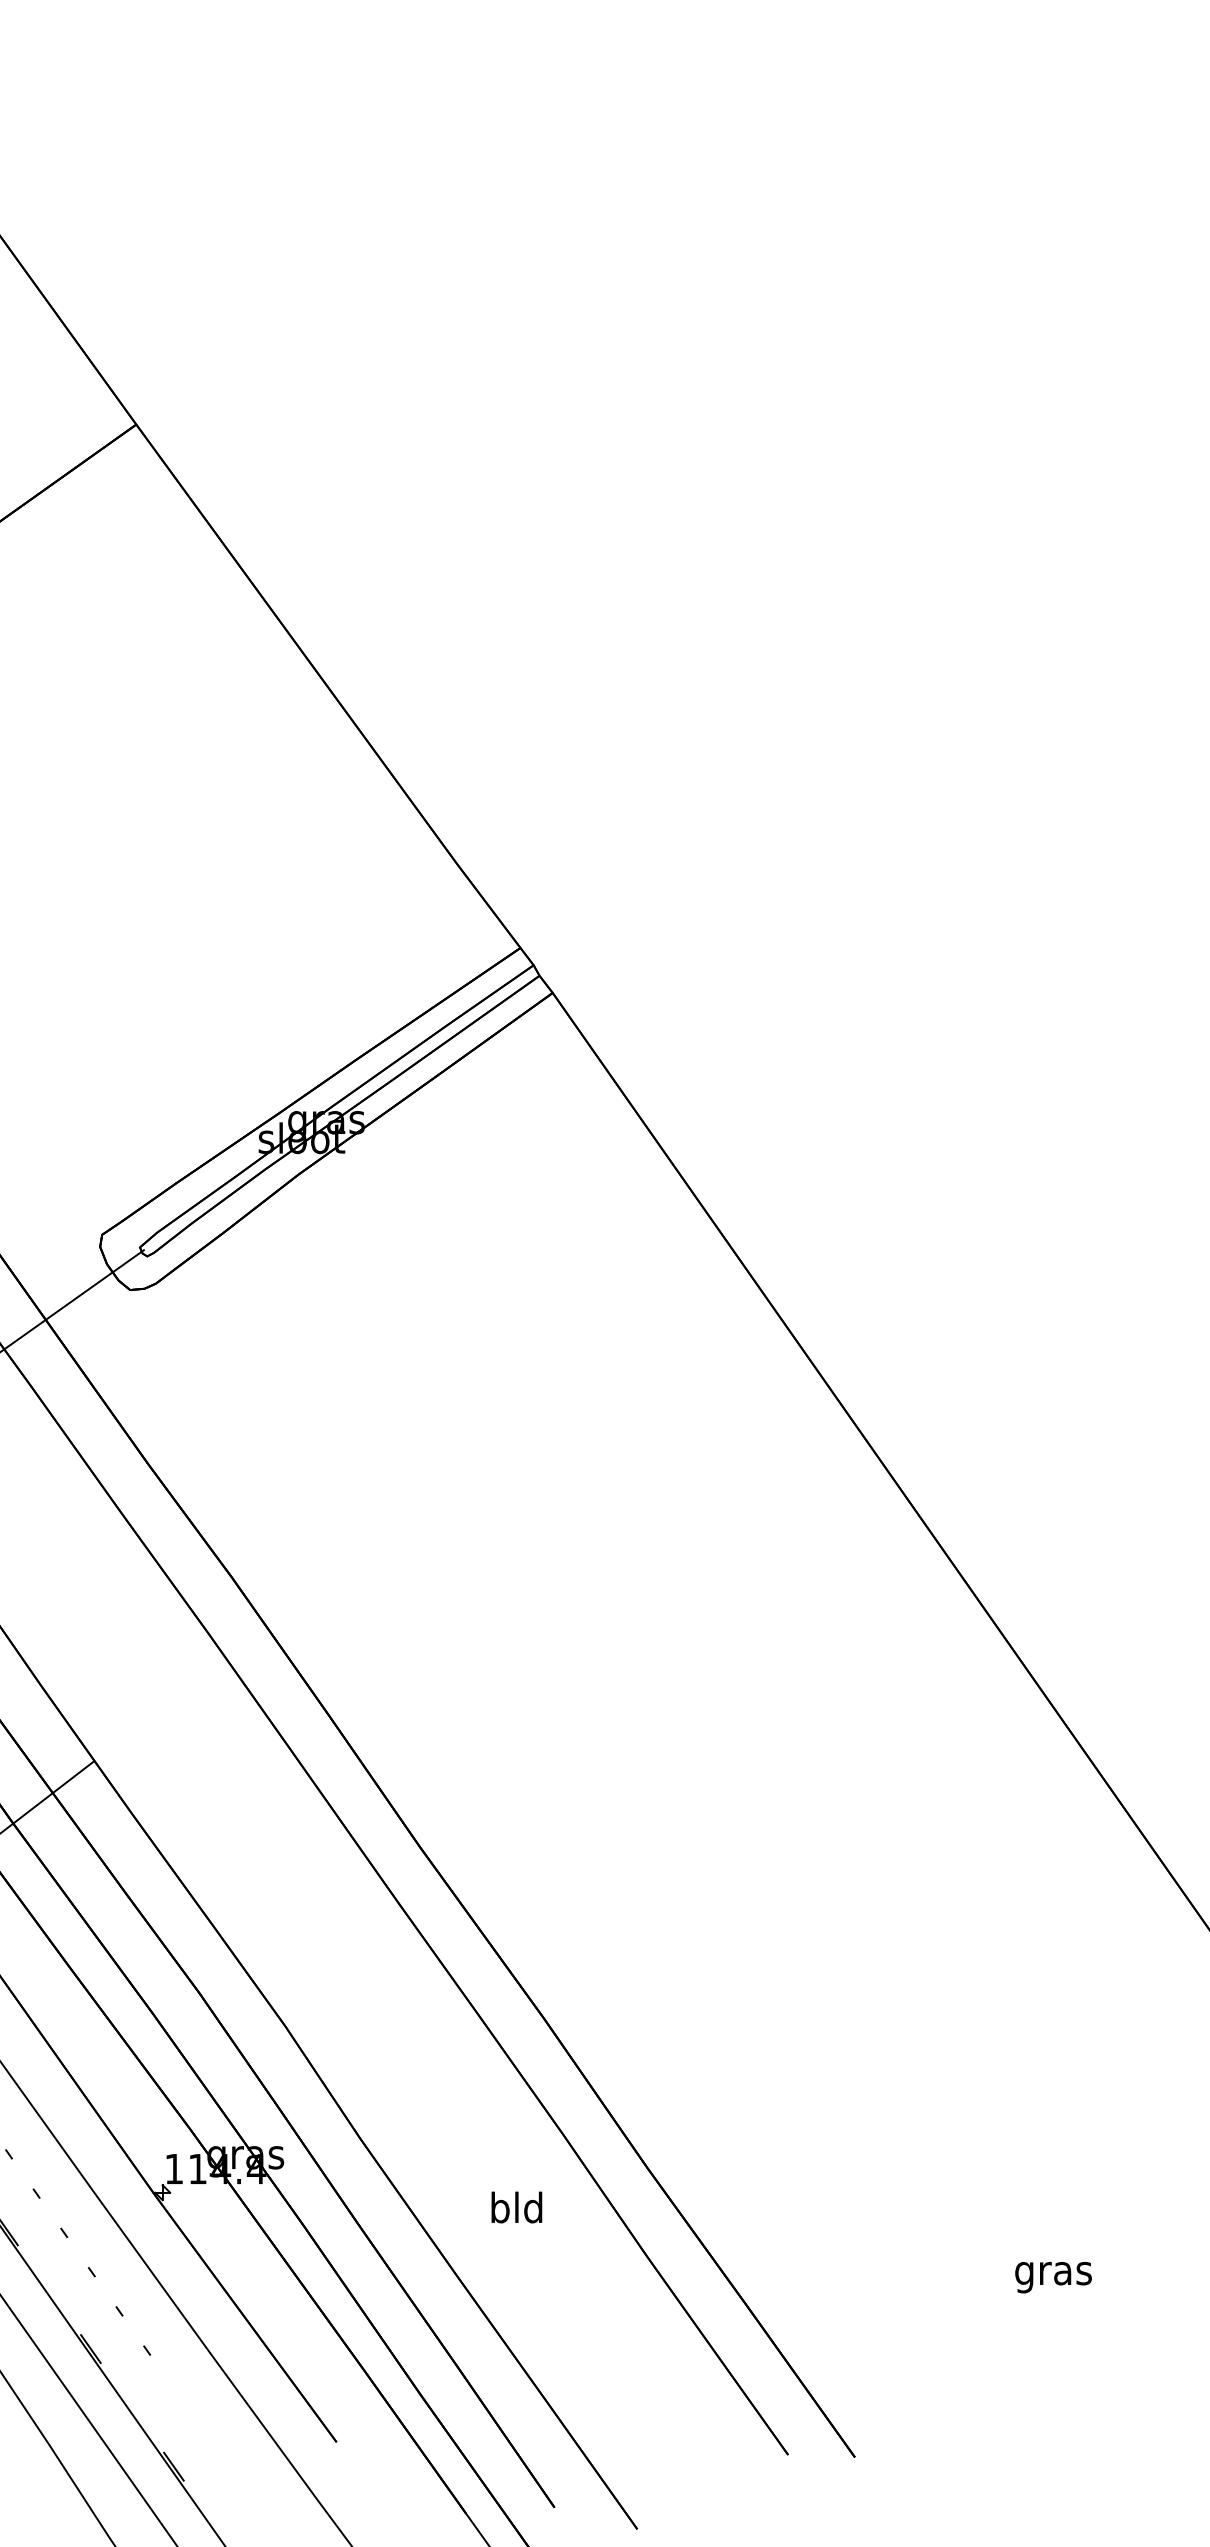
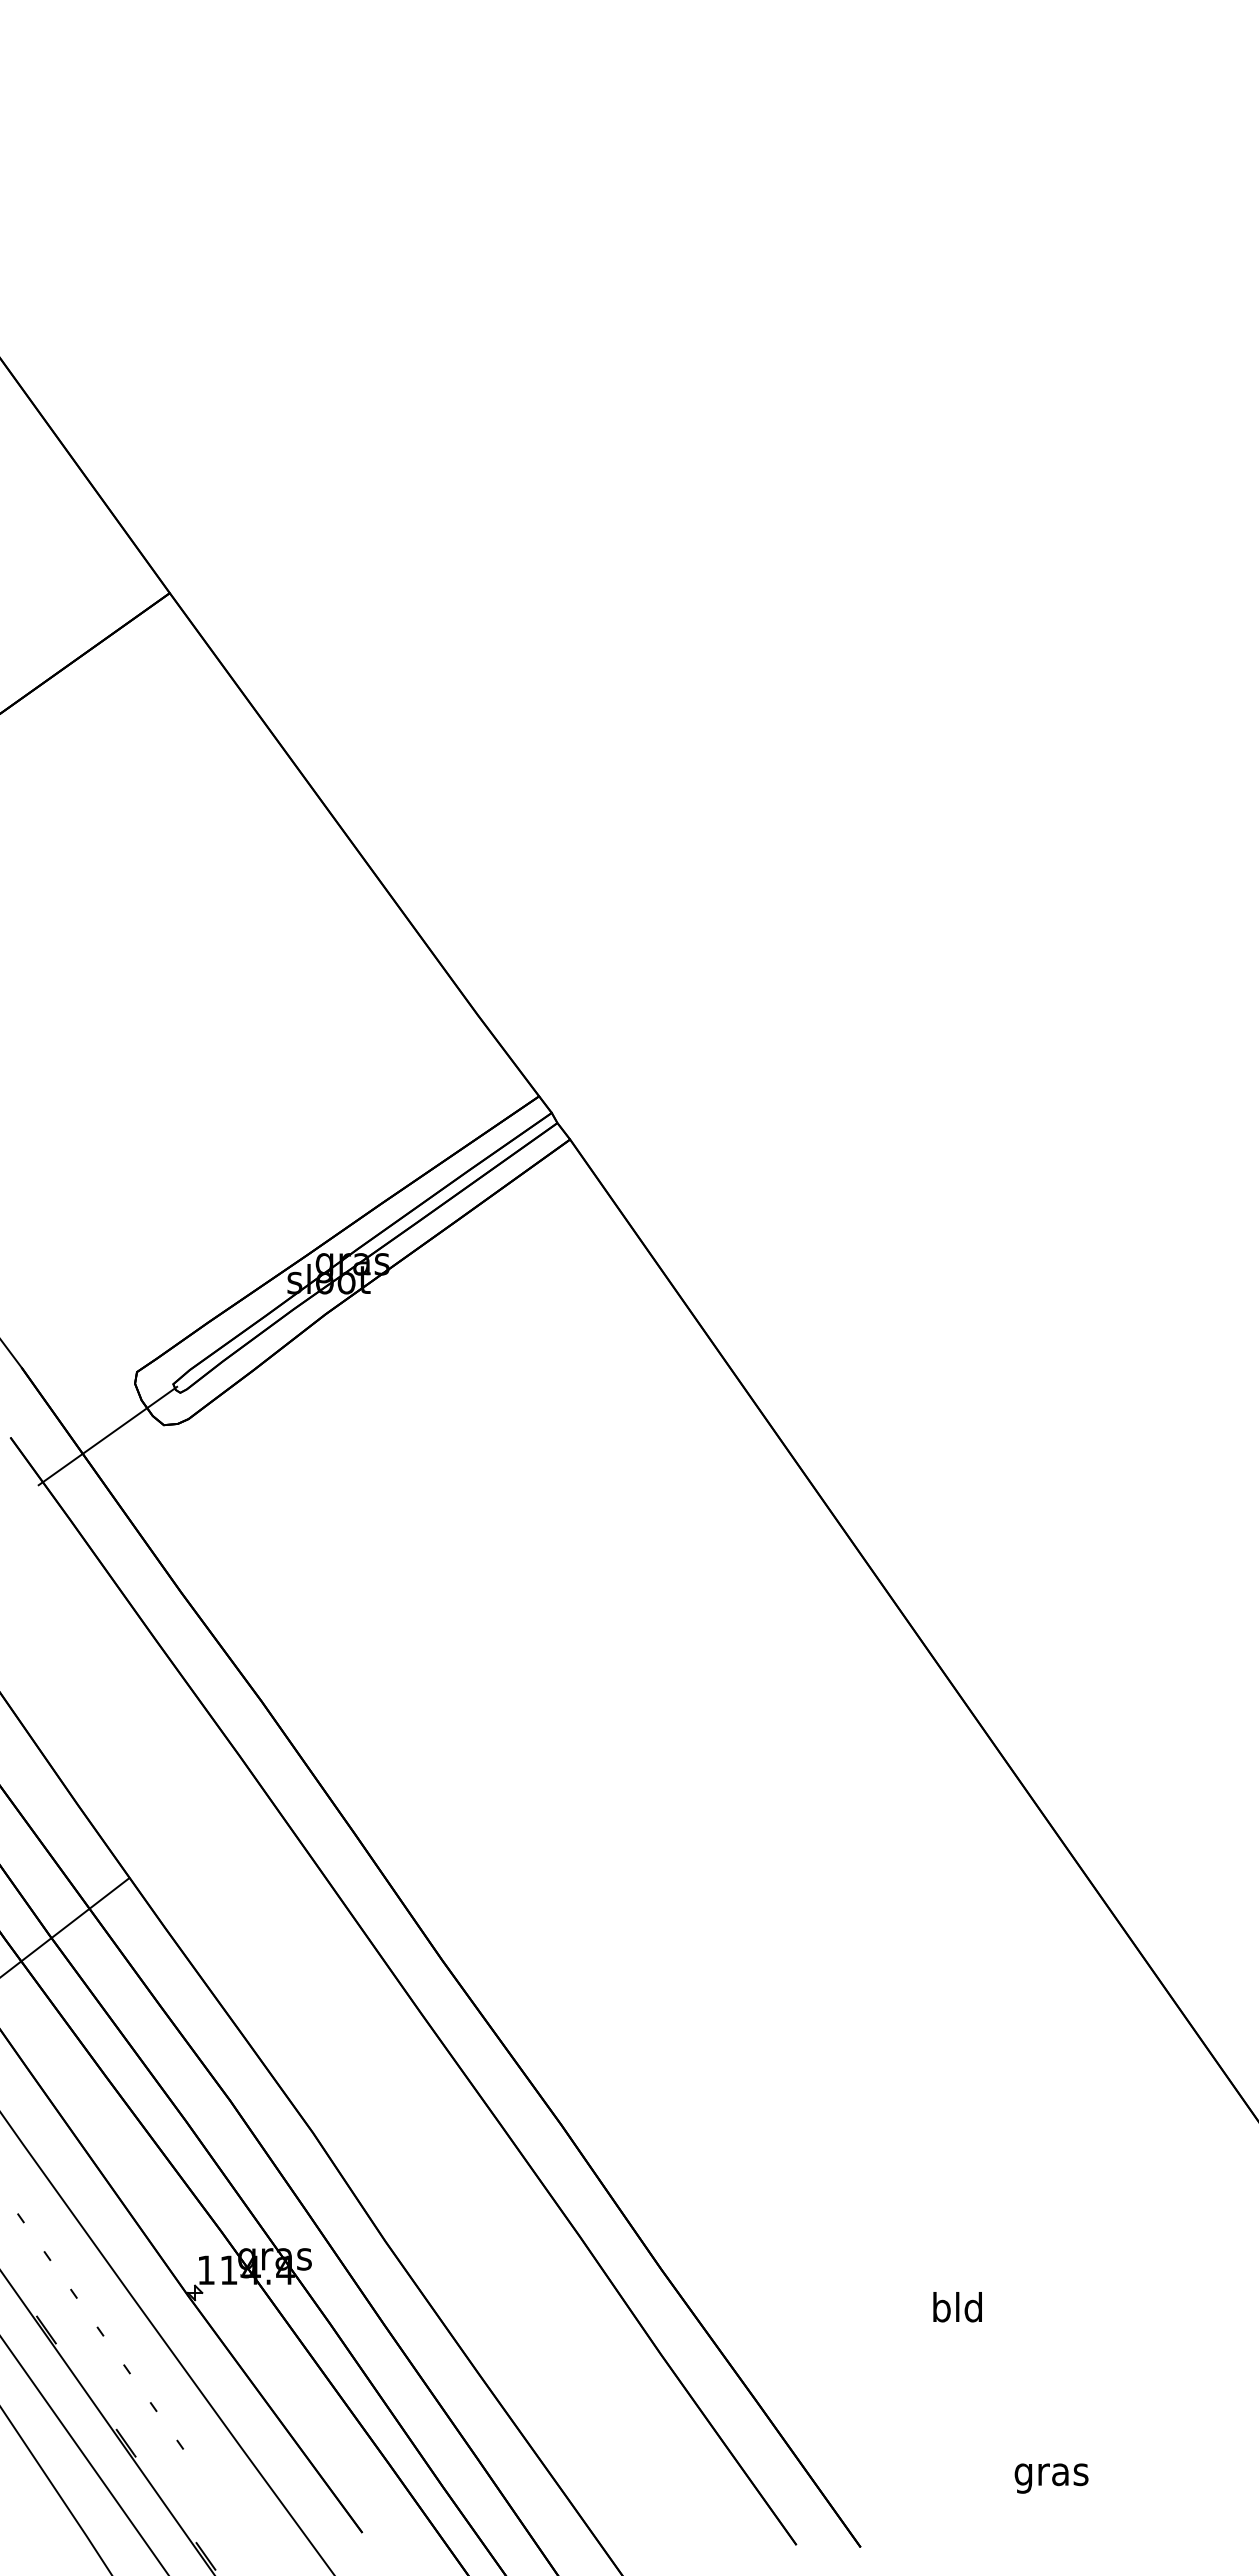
text: (516, 2207) -> (957, 2307), moved
text: (1053, 2277) -> (1051, 2478), moved

